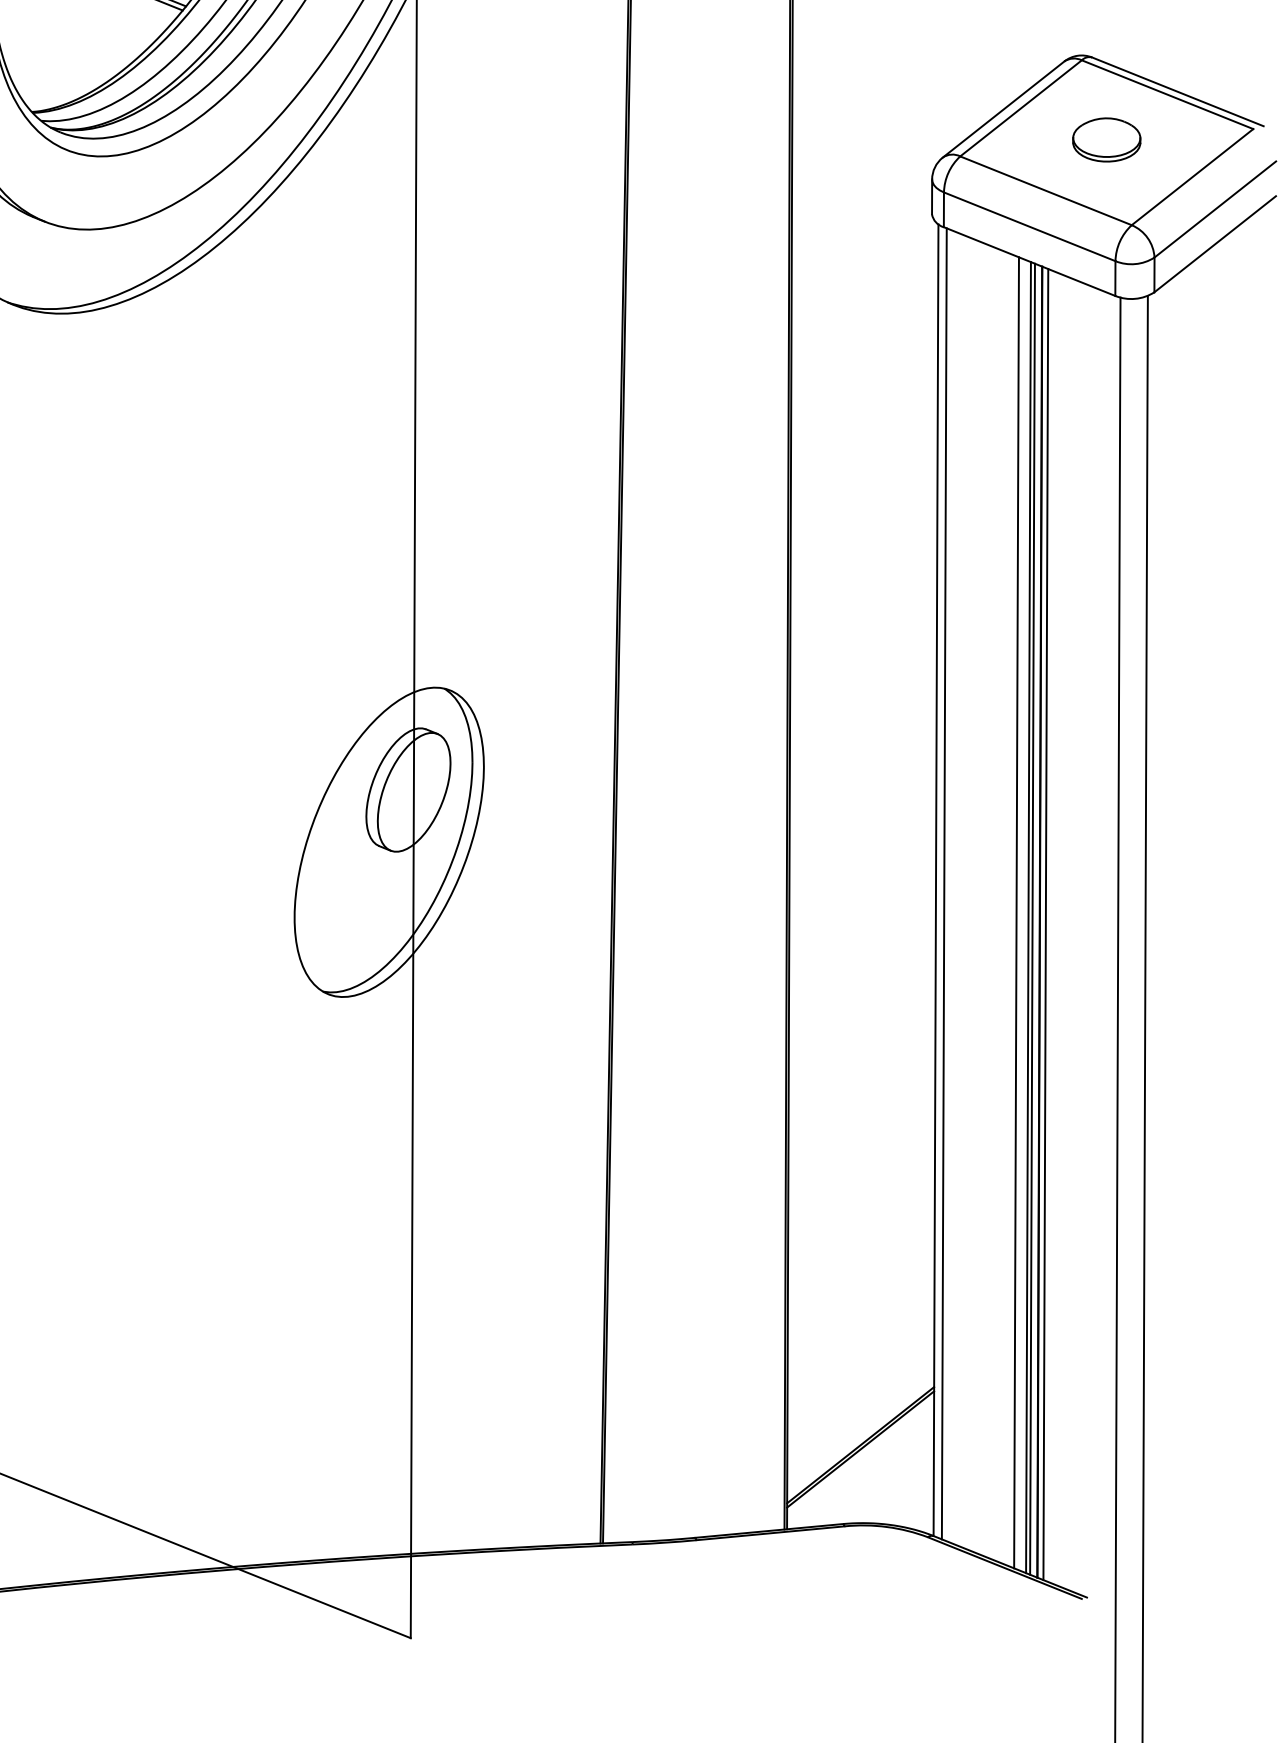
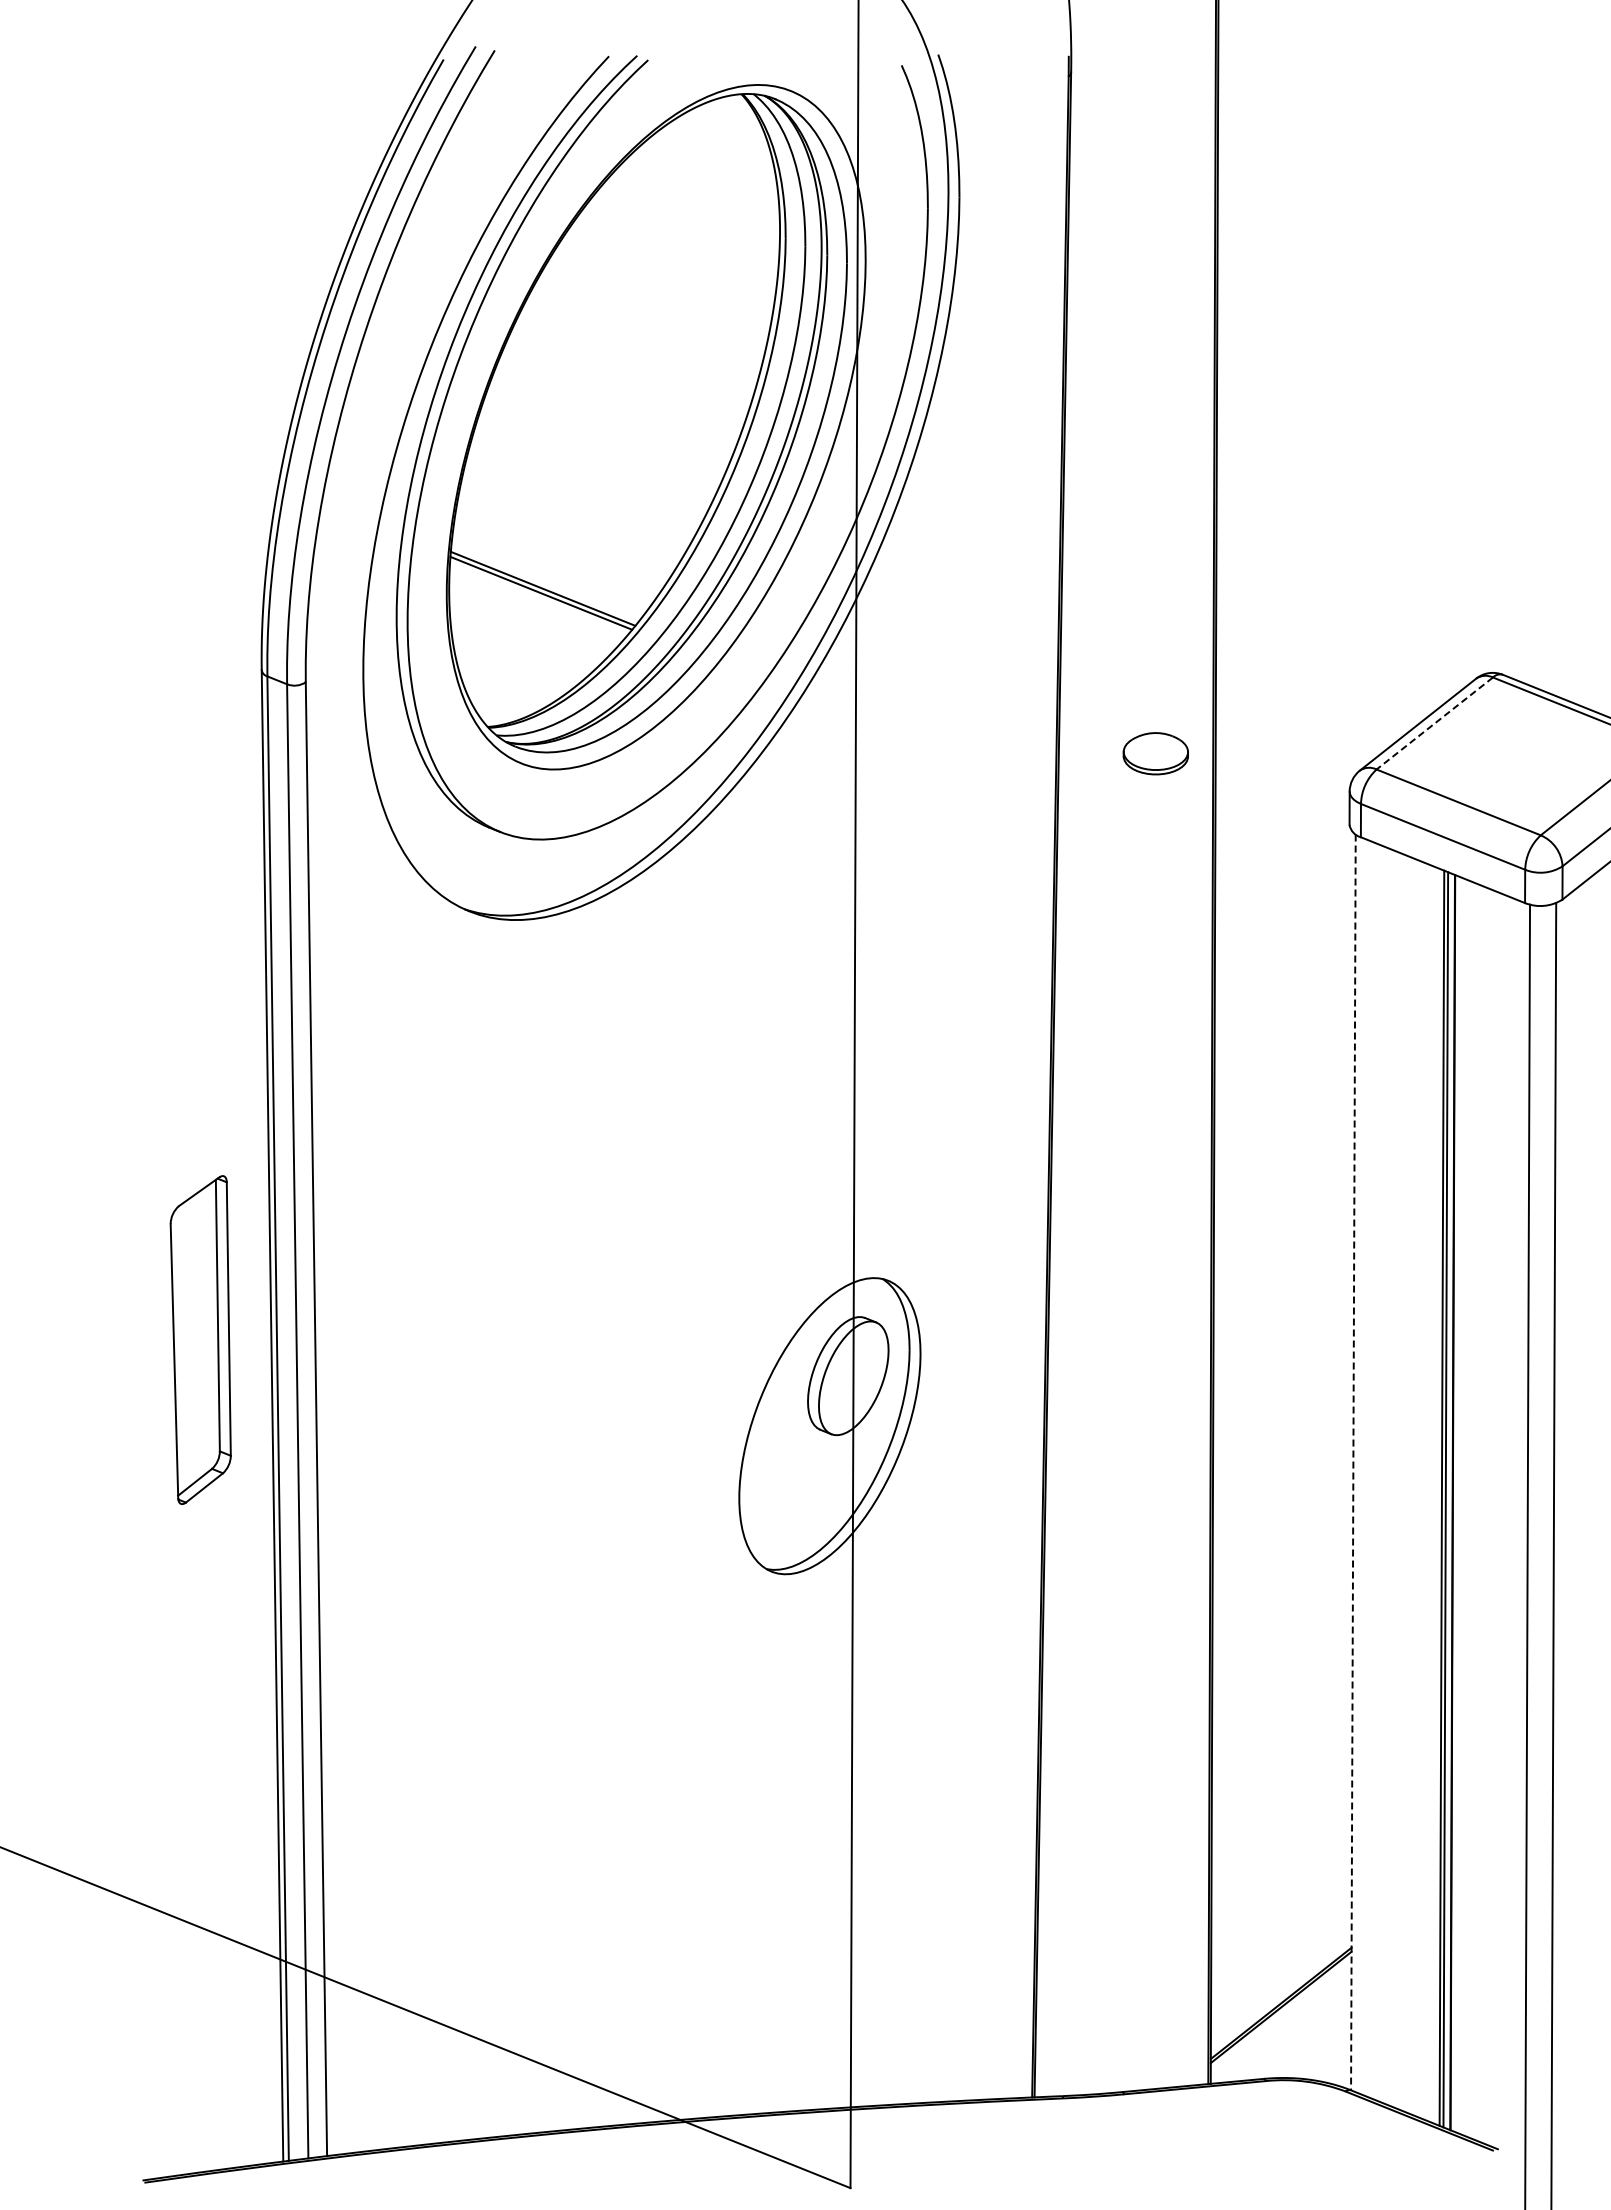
line: (1020, 108) -> (1434, 723), solid -> dashed
part: (1106, 139) -> (1155, 753), moved
line: (936, 880) -> (1353, 1462), solid -> dashed
line: (944, 883) -> (1361, 1465), removed
line: (1016, 912) -> (1430, 1493), removed
line: (1045, 924) -> (1458, 1504), removed

